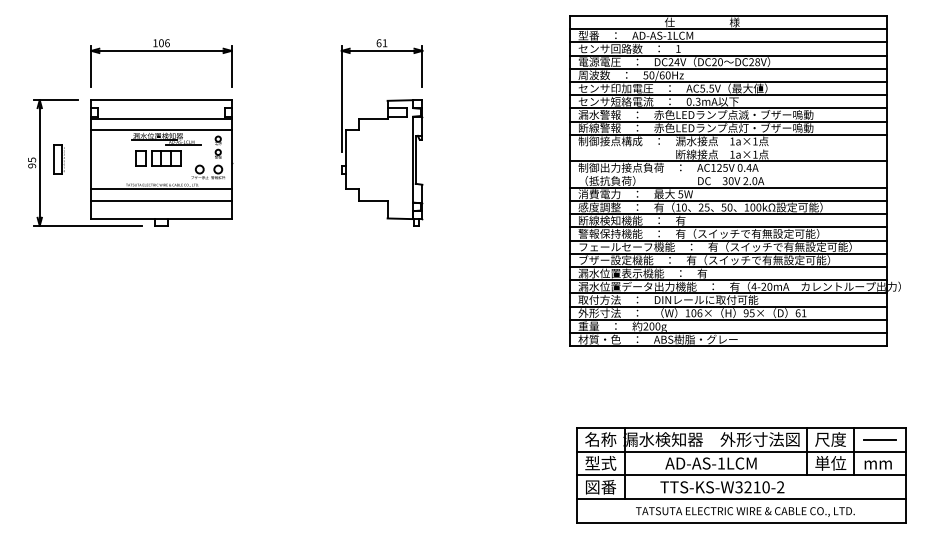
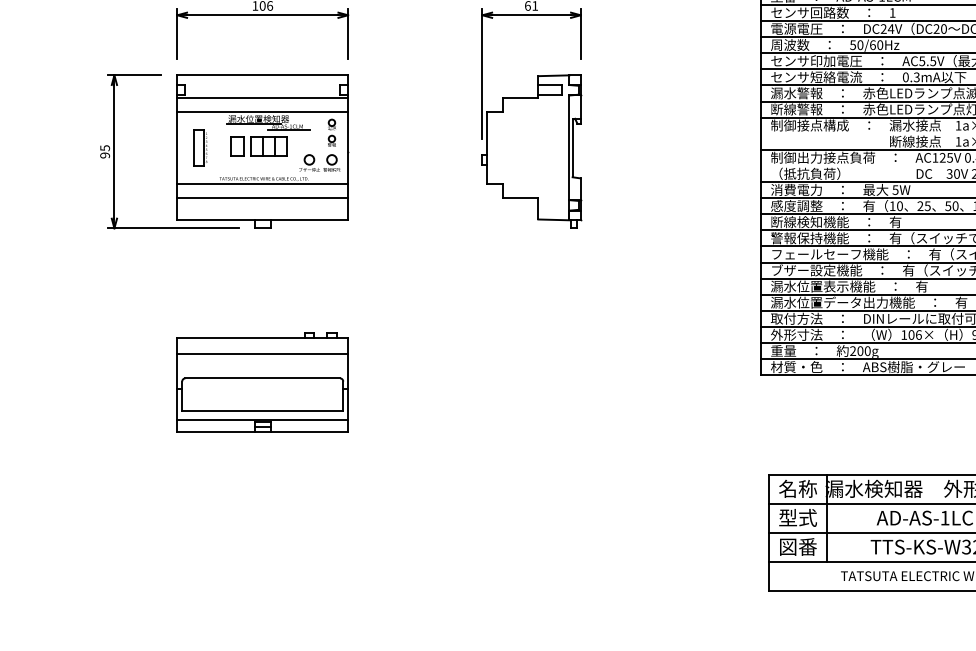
part: (58, 159) -> (199, 147), moved
part: (161, 351) -> (262, 381), added

